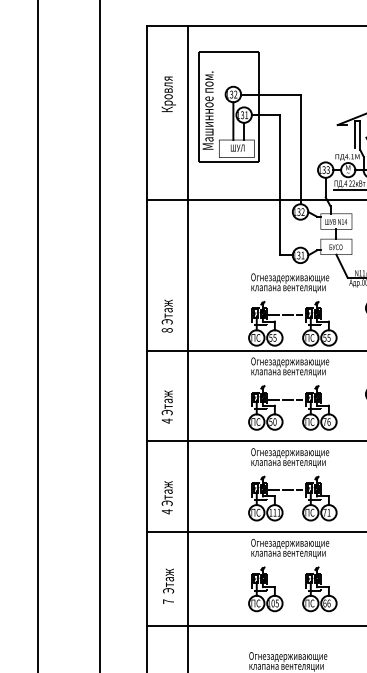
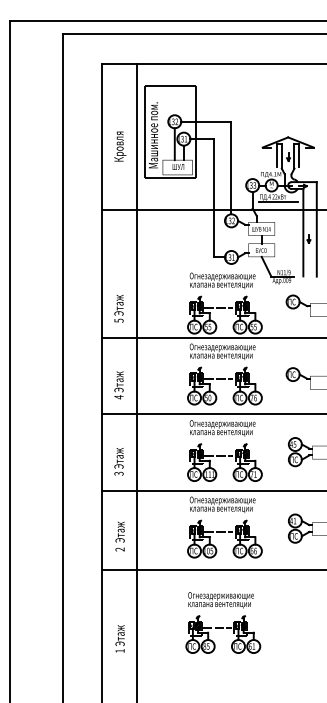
text: (169, 94) -> (120, 146), moved
text: (166, 330) -> (118, 320), 8 -> 5
text: (166, 511) -> (118, 473), 4 -> 3
line: (285, 581) -> (218, 532), added
text: (167, 601) -> (119, 549), 7 -> 2

